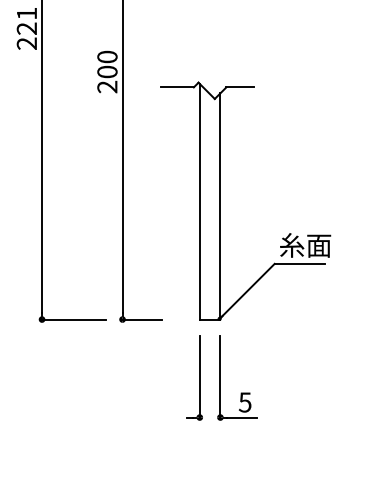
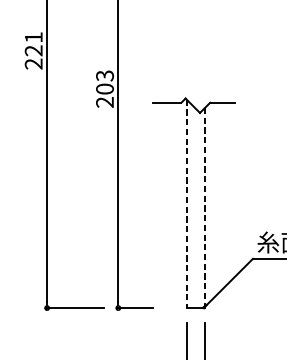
text: (107, 56) -> (105, 75), 200 -> 203
line: (199, 201) -> (186, 203), solid -> dashed
line: (220, 206) -> (205, 208), solid -> dashed

